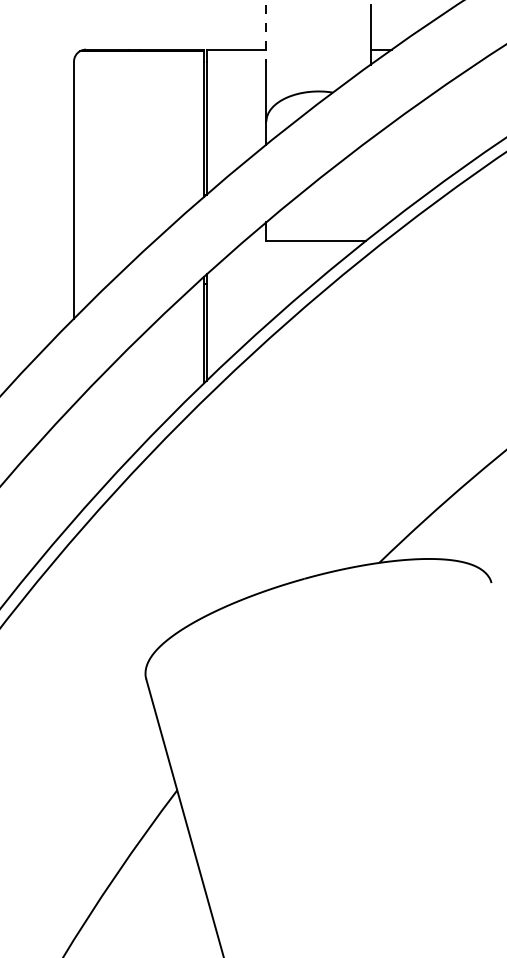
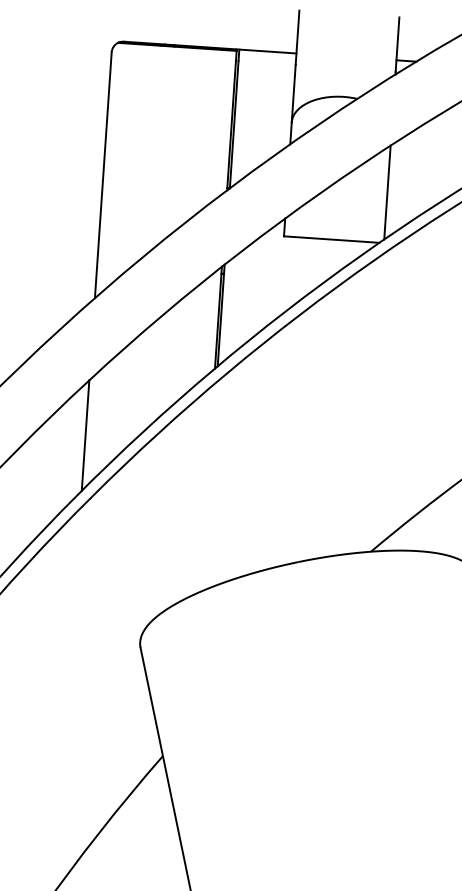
line: (266, 33) -> (297, 38), dashed -> solid
line: (370, 187) -> (387, 192), added
line: (74, 462) -> (86, 435), added

